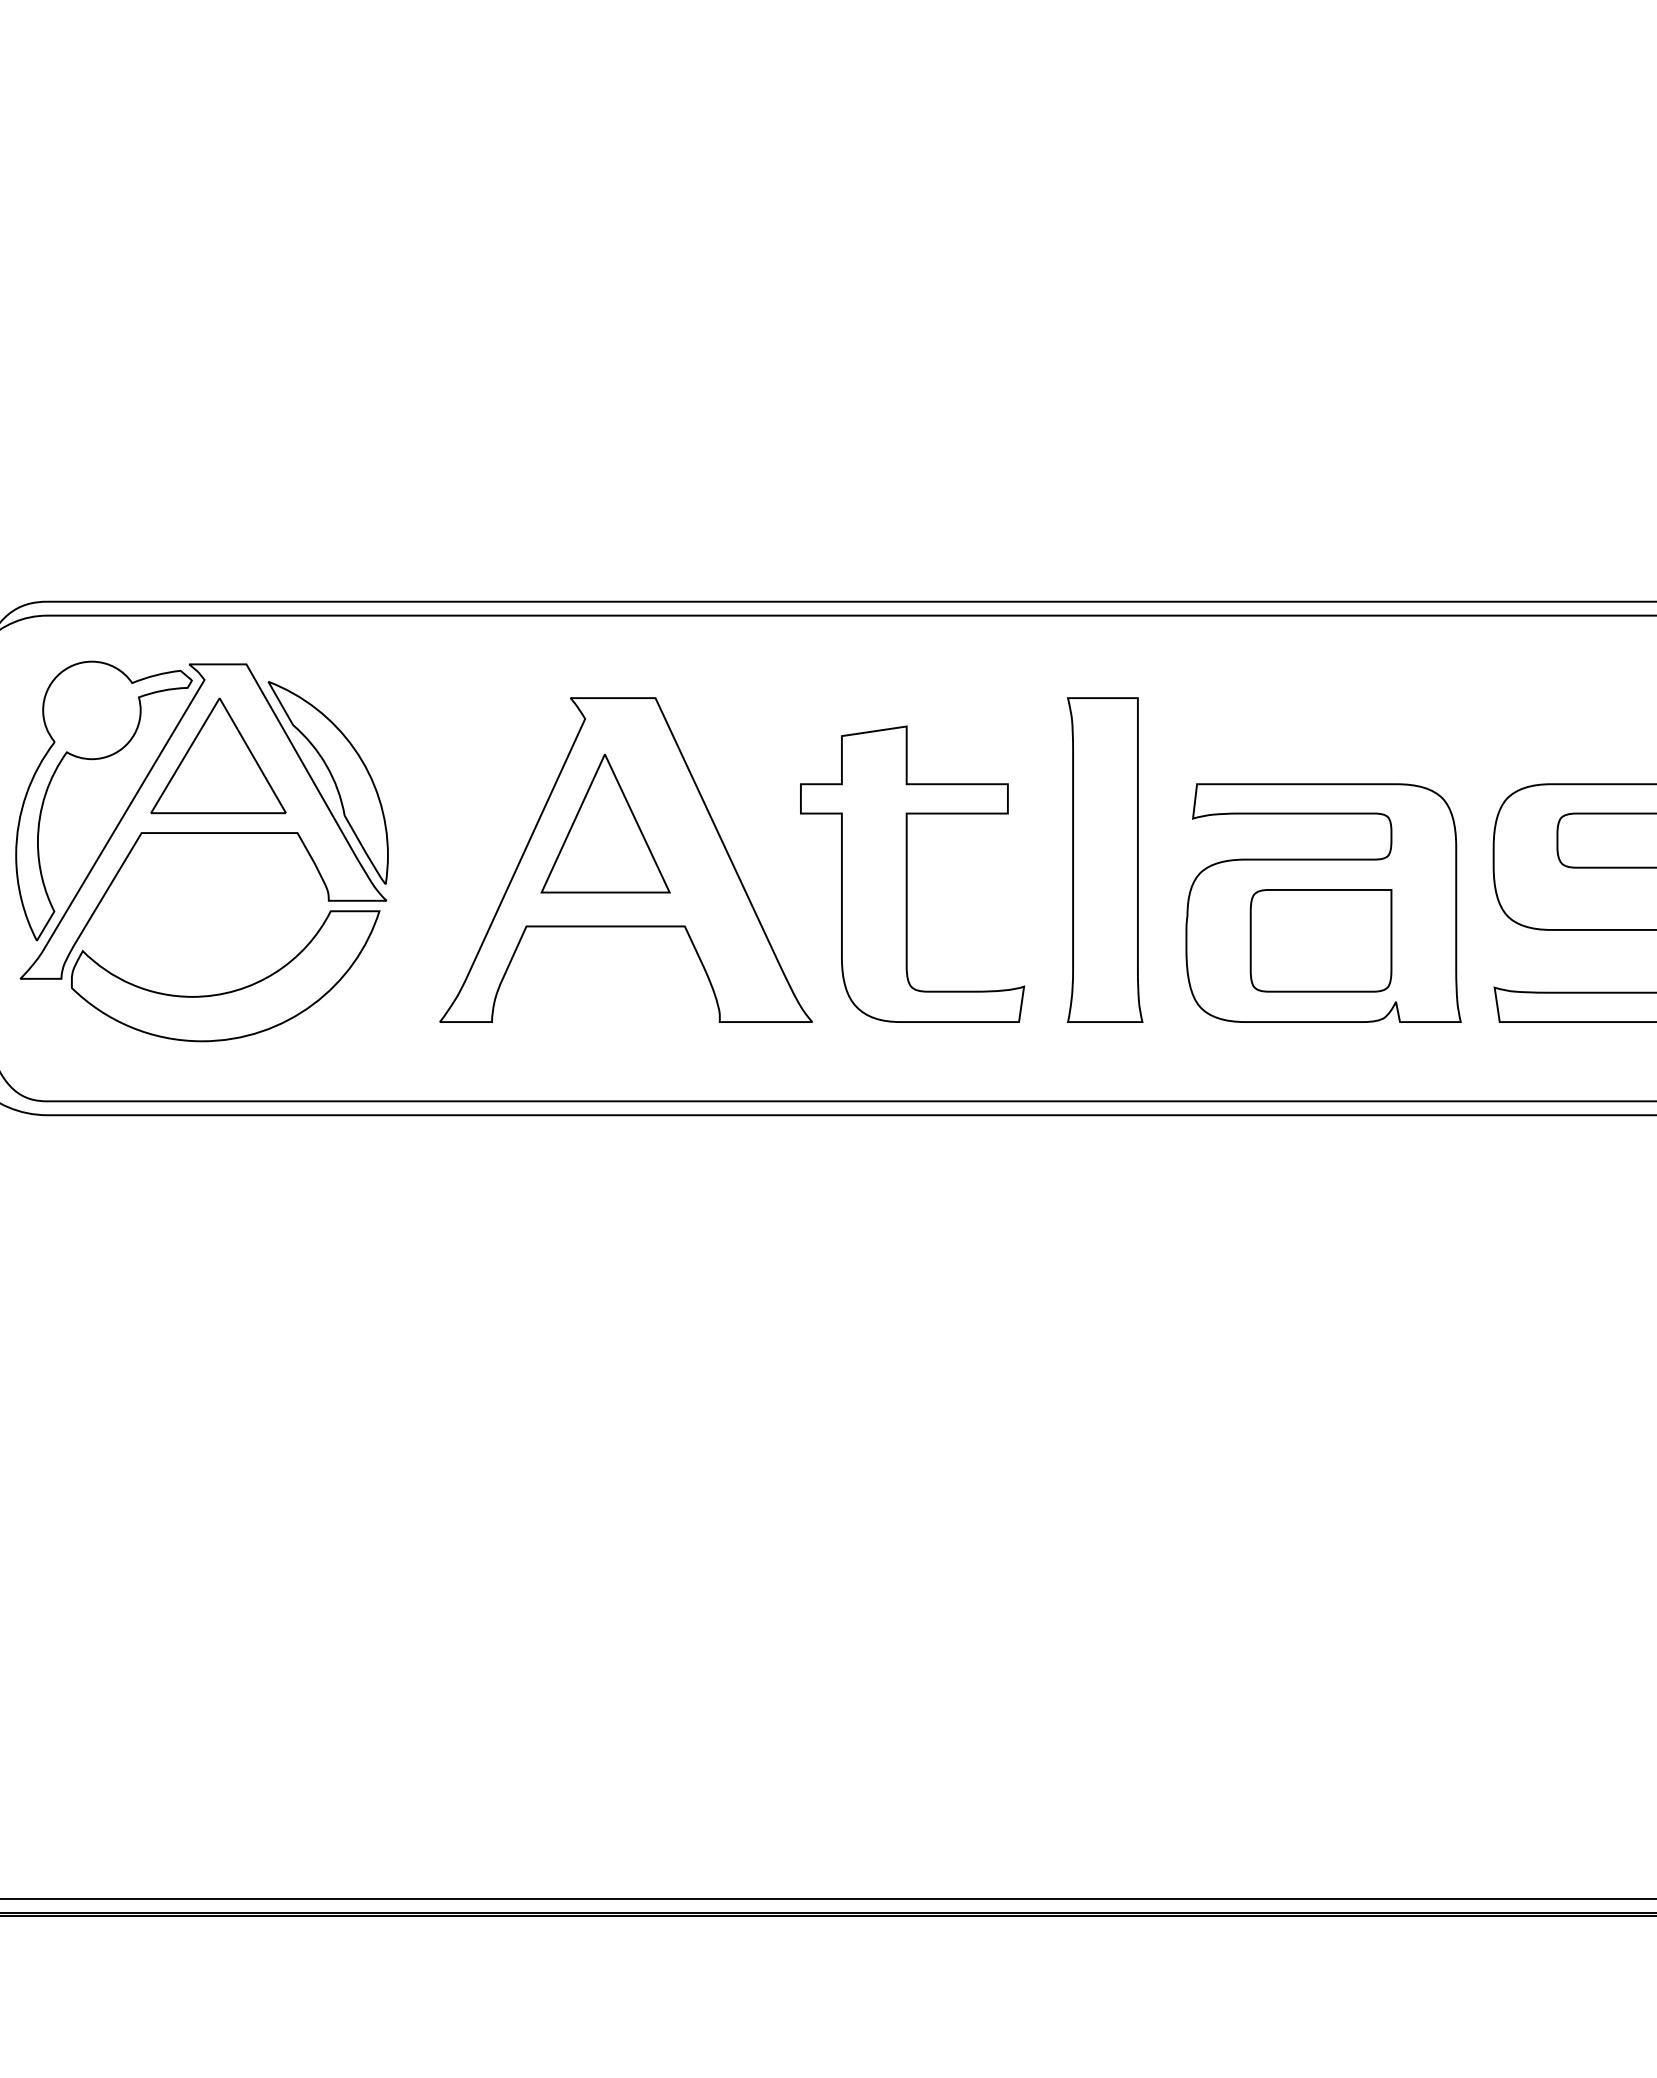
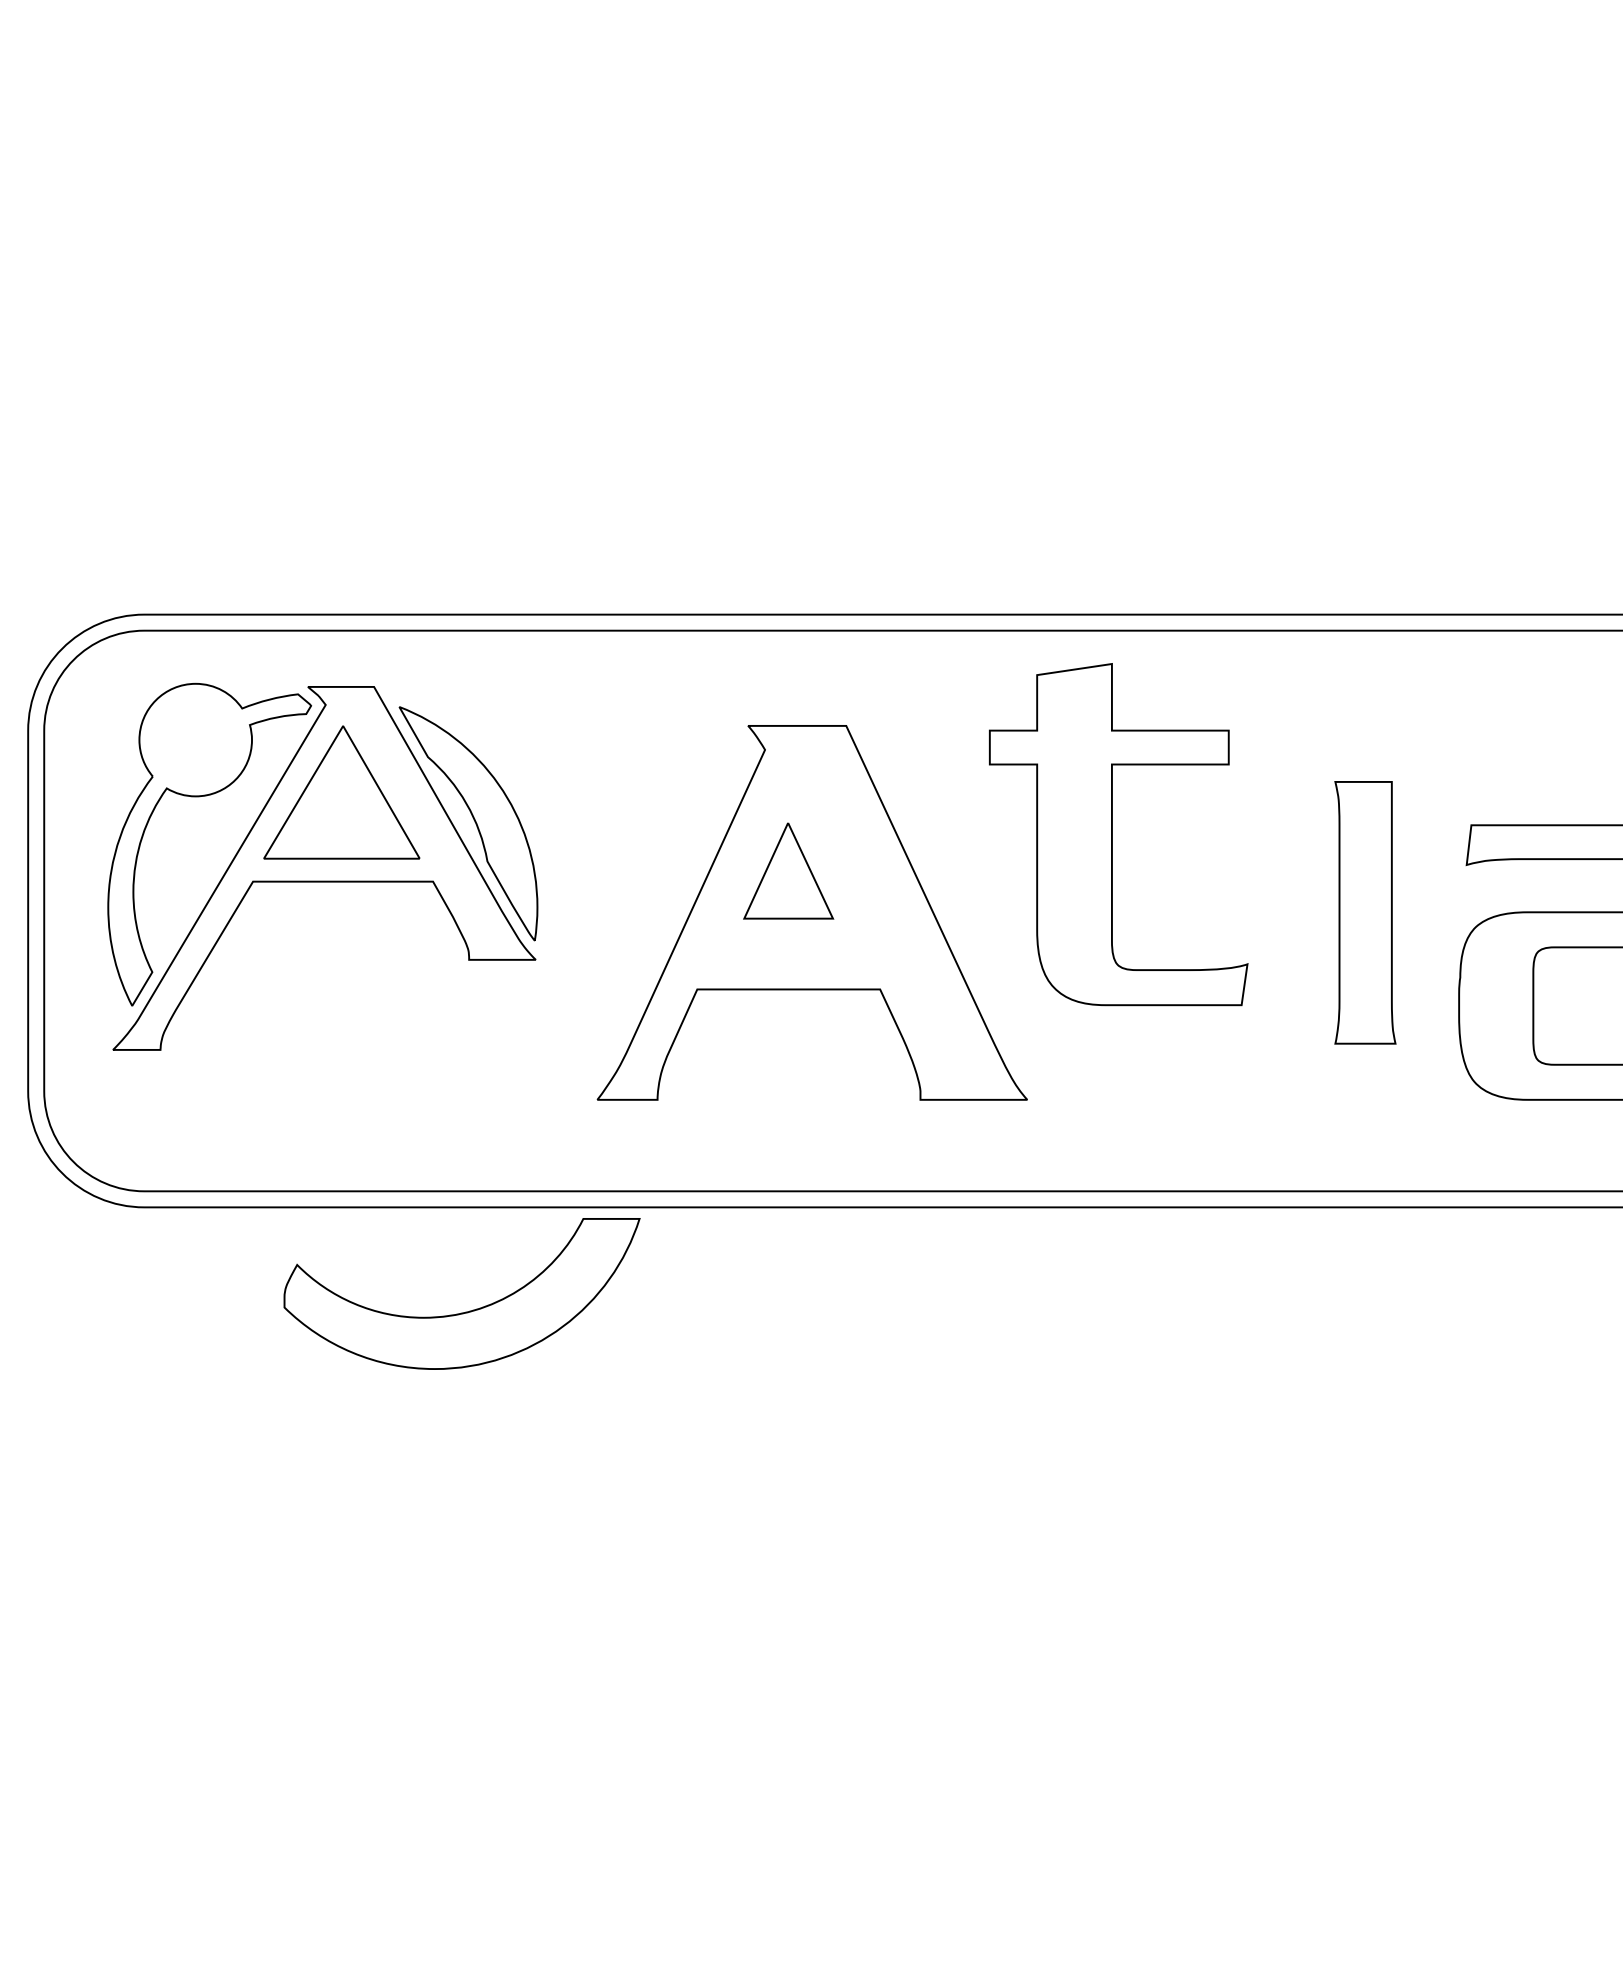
part: (605, 823) -> (788, 870), size x0.6
part: (1105, 859) -> (1365, 912), size x0.7
part: (912, 873) -> (1118, 833), moved
part: (227, 991) -> (464, 1311), moved

